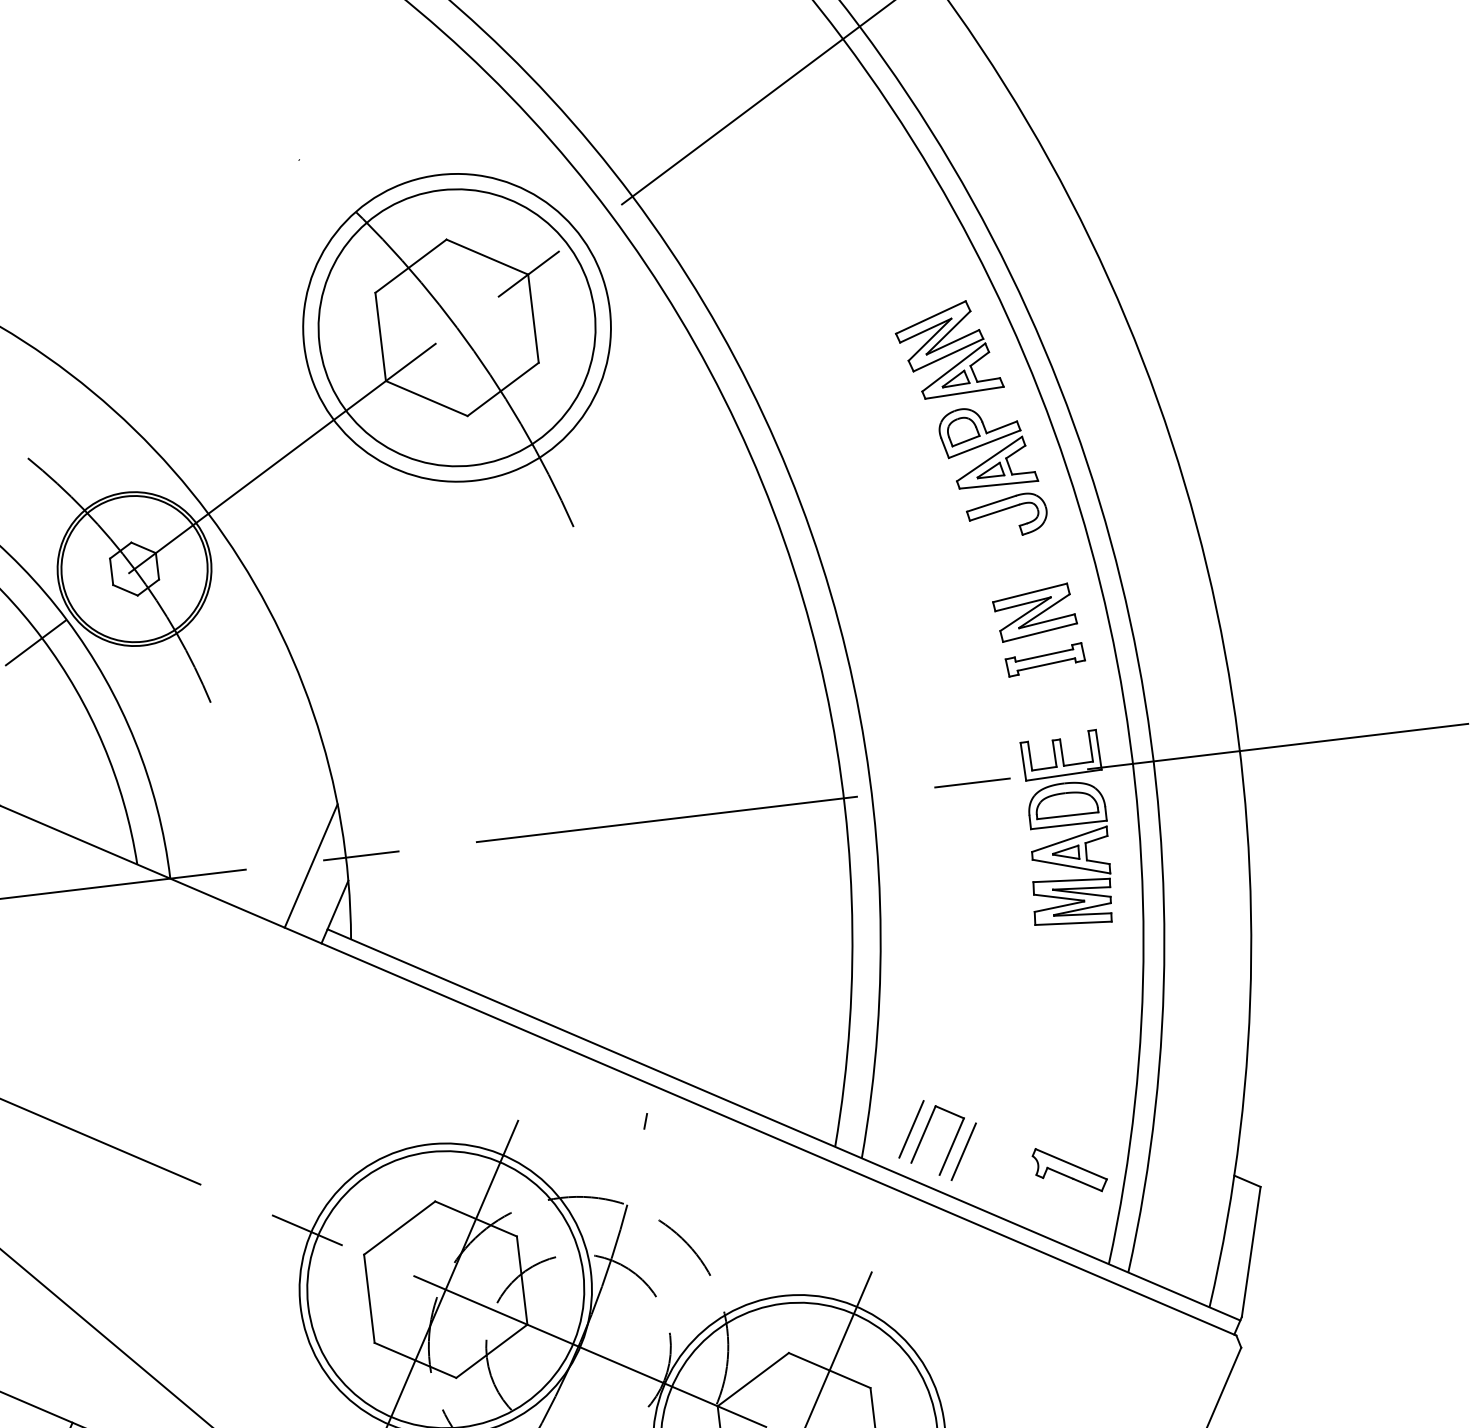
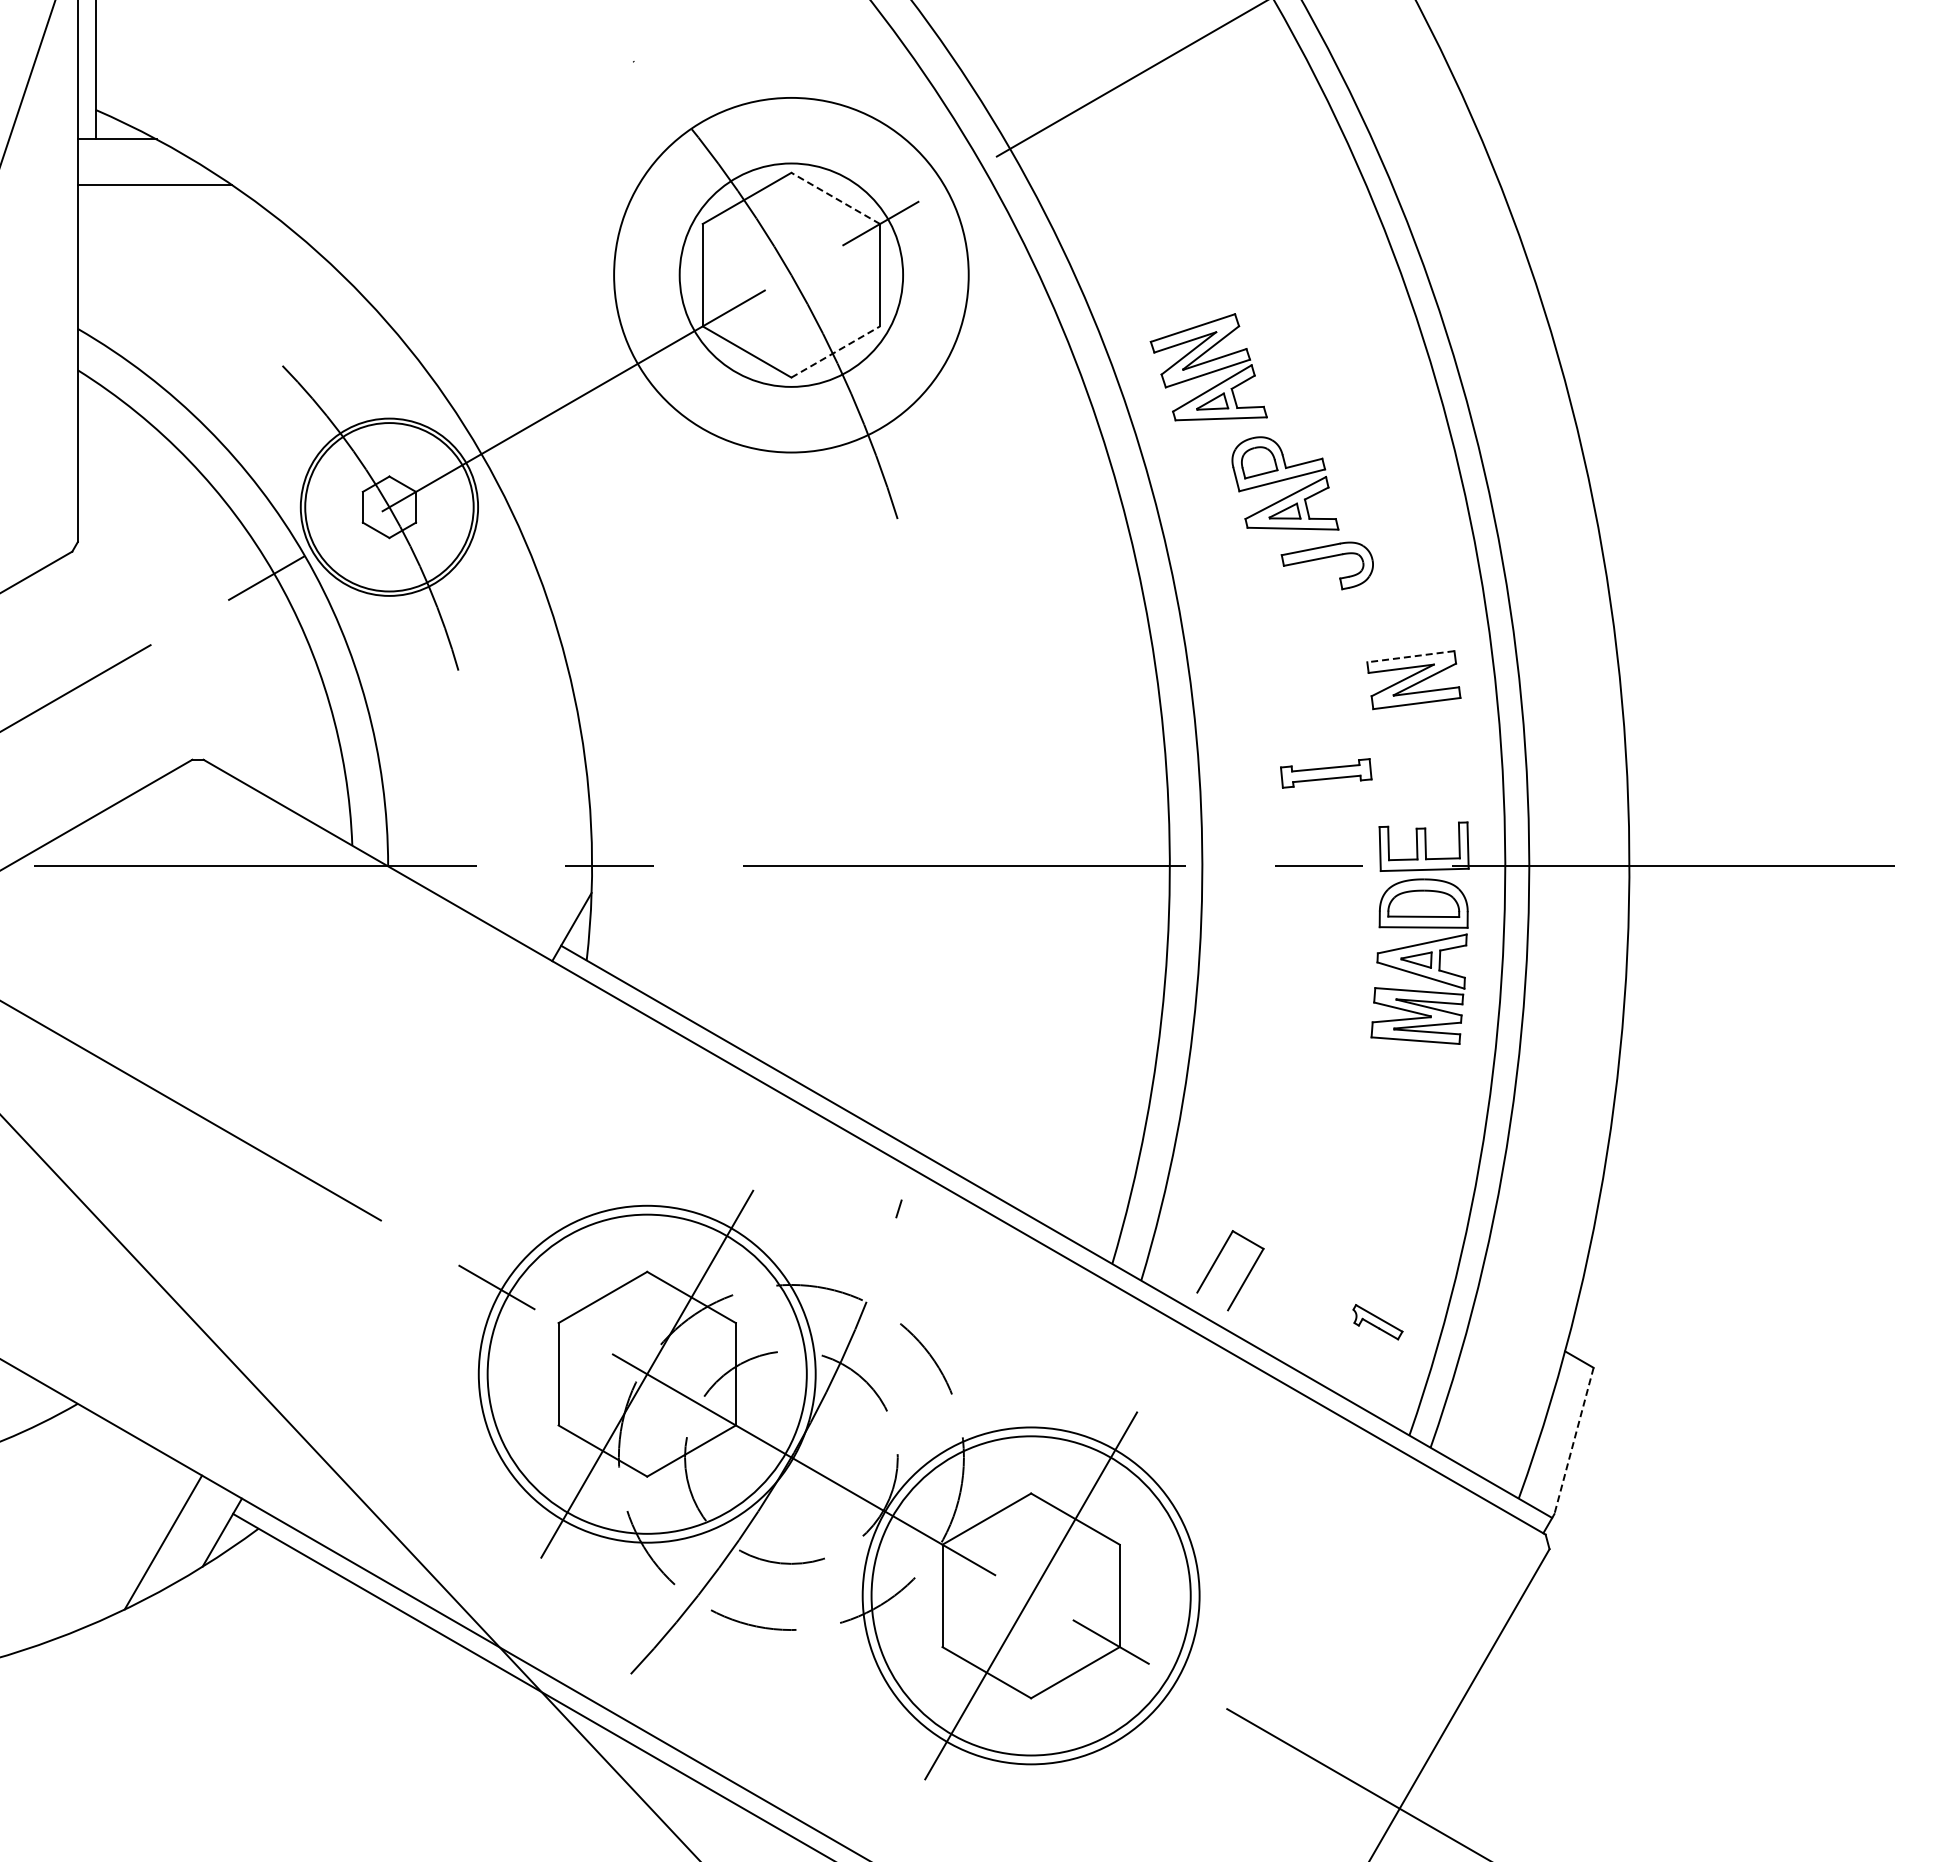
line: (487, 257) -> (835, 198), solid -> dashed
circle: (457, 327) -> (791, 274), size x0.7
part: (948, 349) -> (1208, 367), moved
line: (503, 388) -> (836, 351), solid -> dashed
part: (987, 446) -> (1285, 483), moved
part: (1005, 509) -> (1326, 558), moved
line: (1029, 592) -> (1410, 656), solid -> dashed
part: (1045, 659) -> (1326, 773), moved
line: (310, 866) -> (550, 871), removed
line: (911, 1129) -> (1201, 1254), removed
line: (963, 1151) -> (1258, 1286), removed
part: (1069, 1169) -> (1377, 1321), size x0.6
line: (1251, 1251) -> (1574, 1440), solid -> dashed

